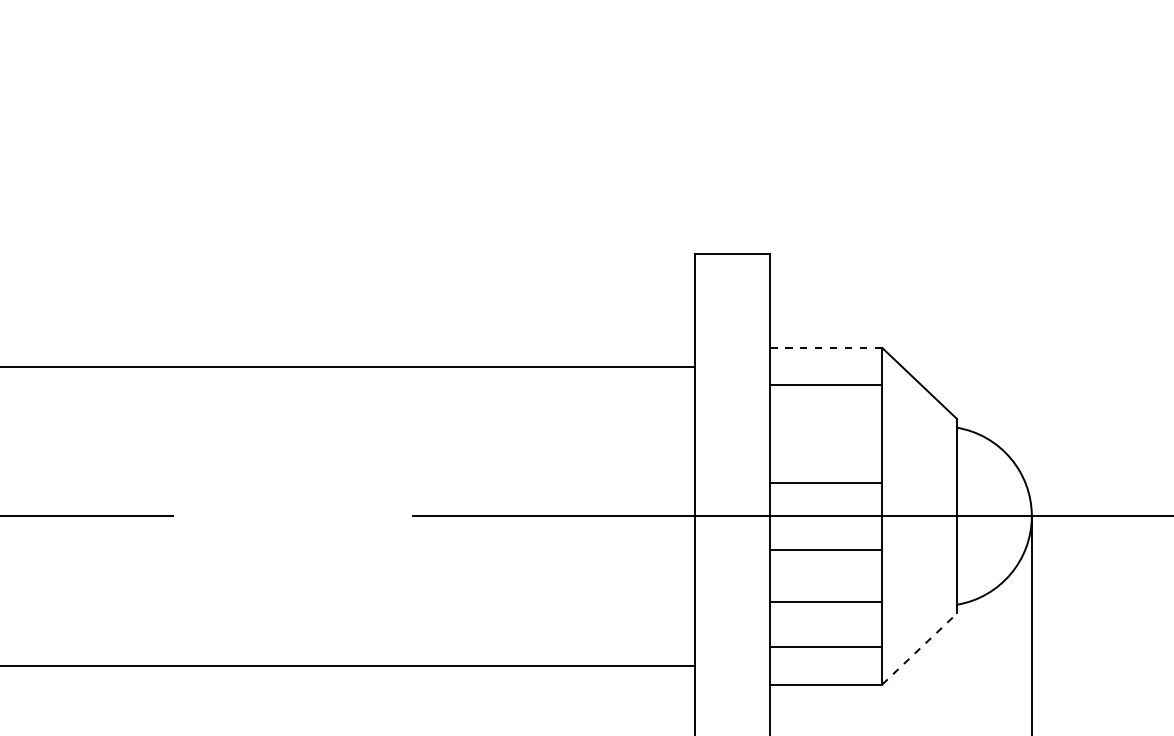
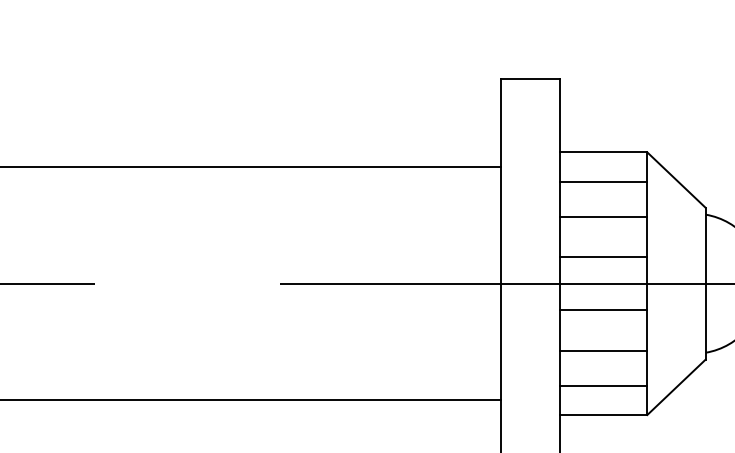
line: (826, 347) -> (603, 152), dashed -> solid
line: (826, 430) -> (603, 216), added
line: (919, 649) -> (676, 387), dashed -> solid

